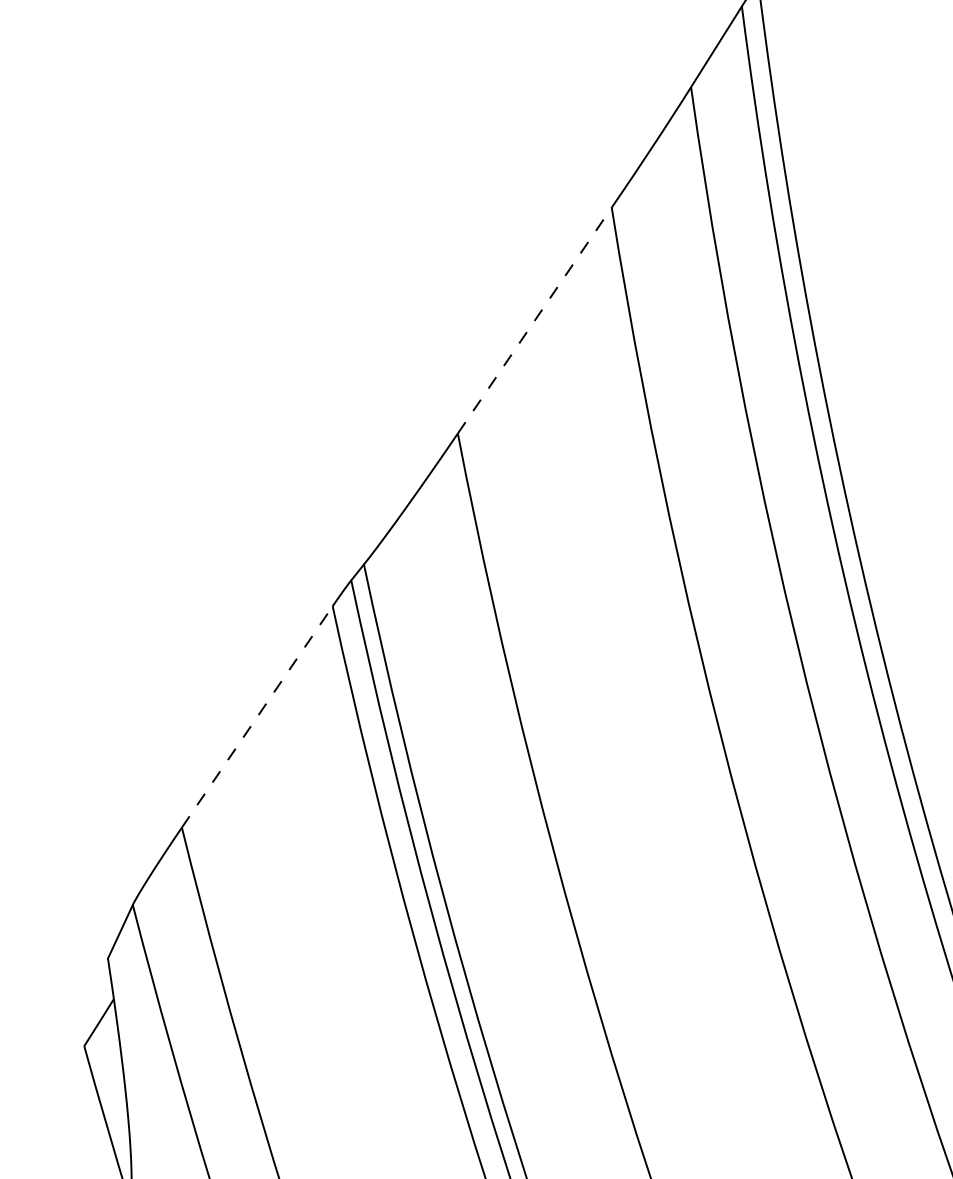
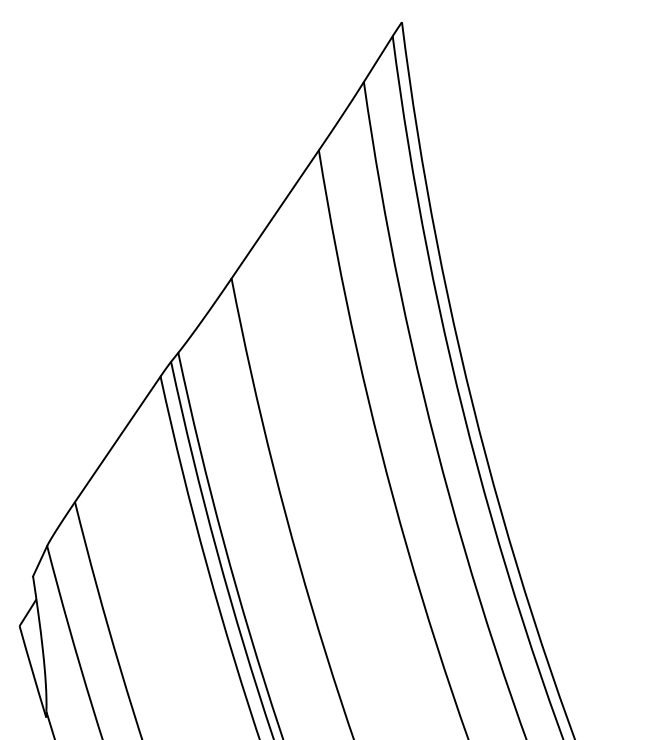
line: (535, 320) -> (275, 214), dashed -> solid
line: (256, 717) -> (117, 439), dashed -> solid

